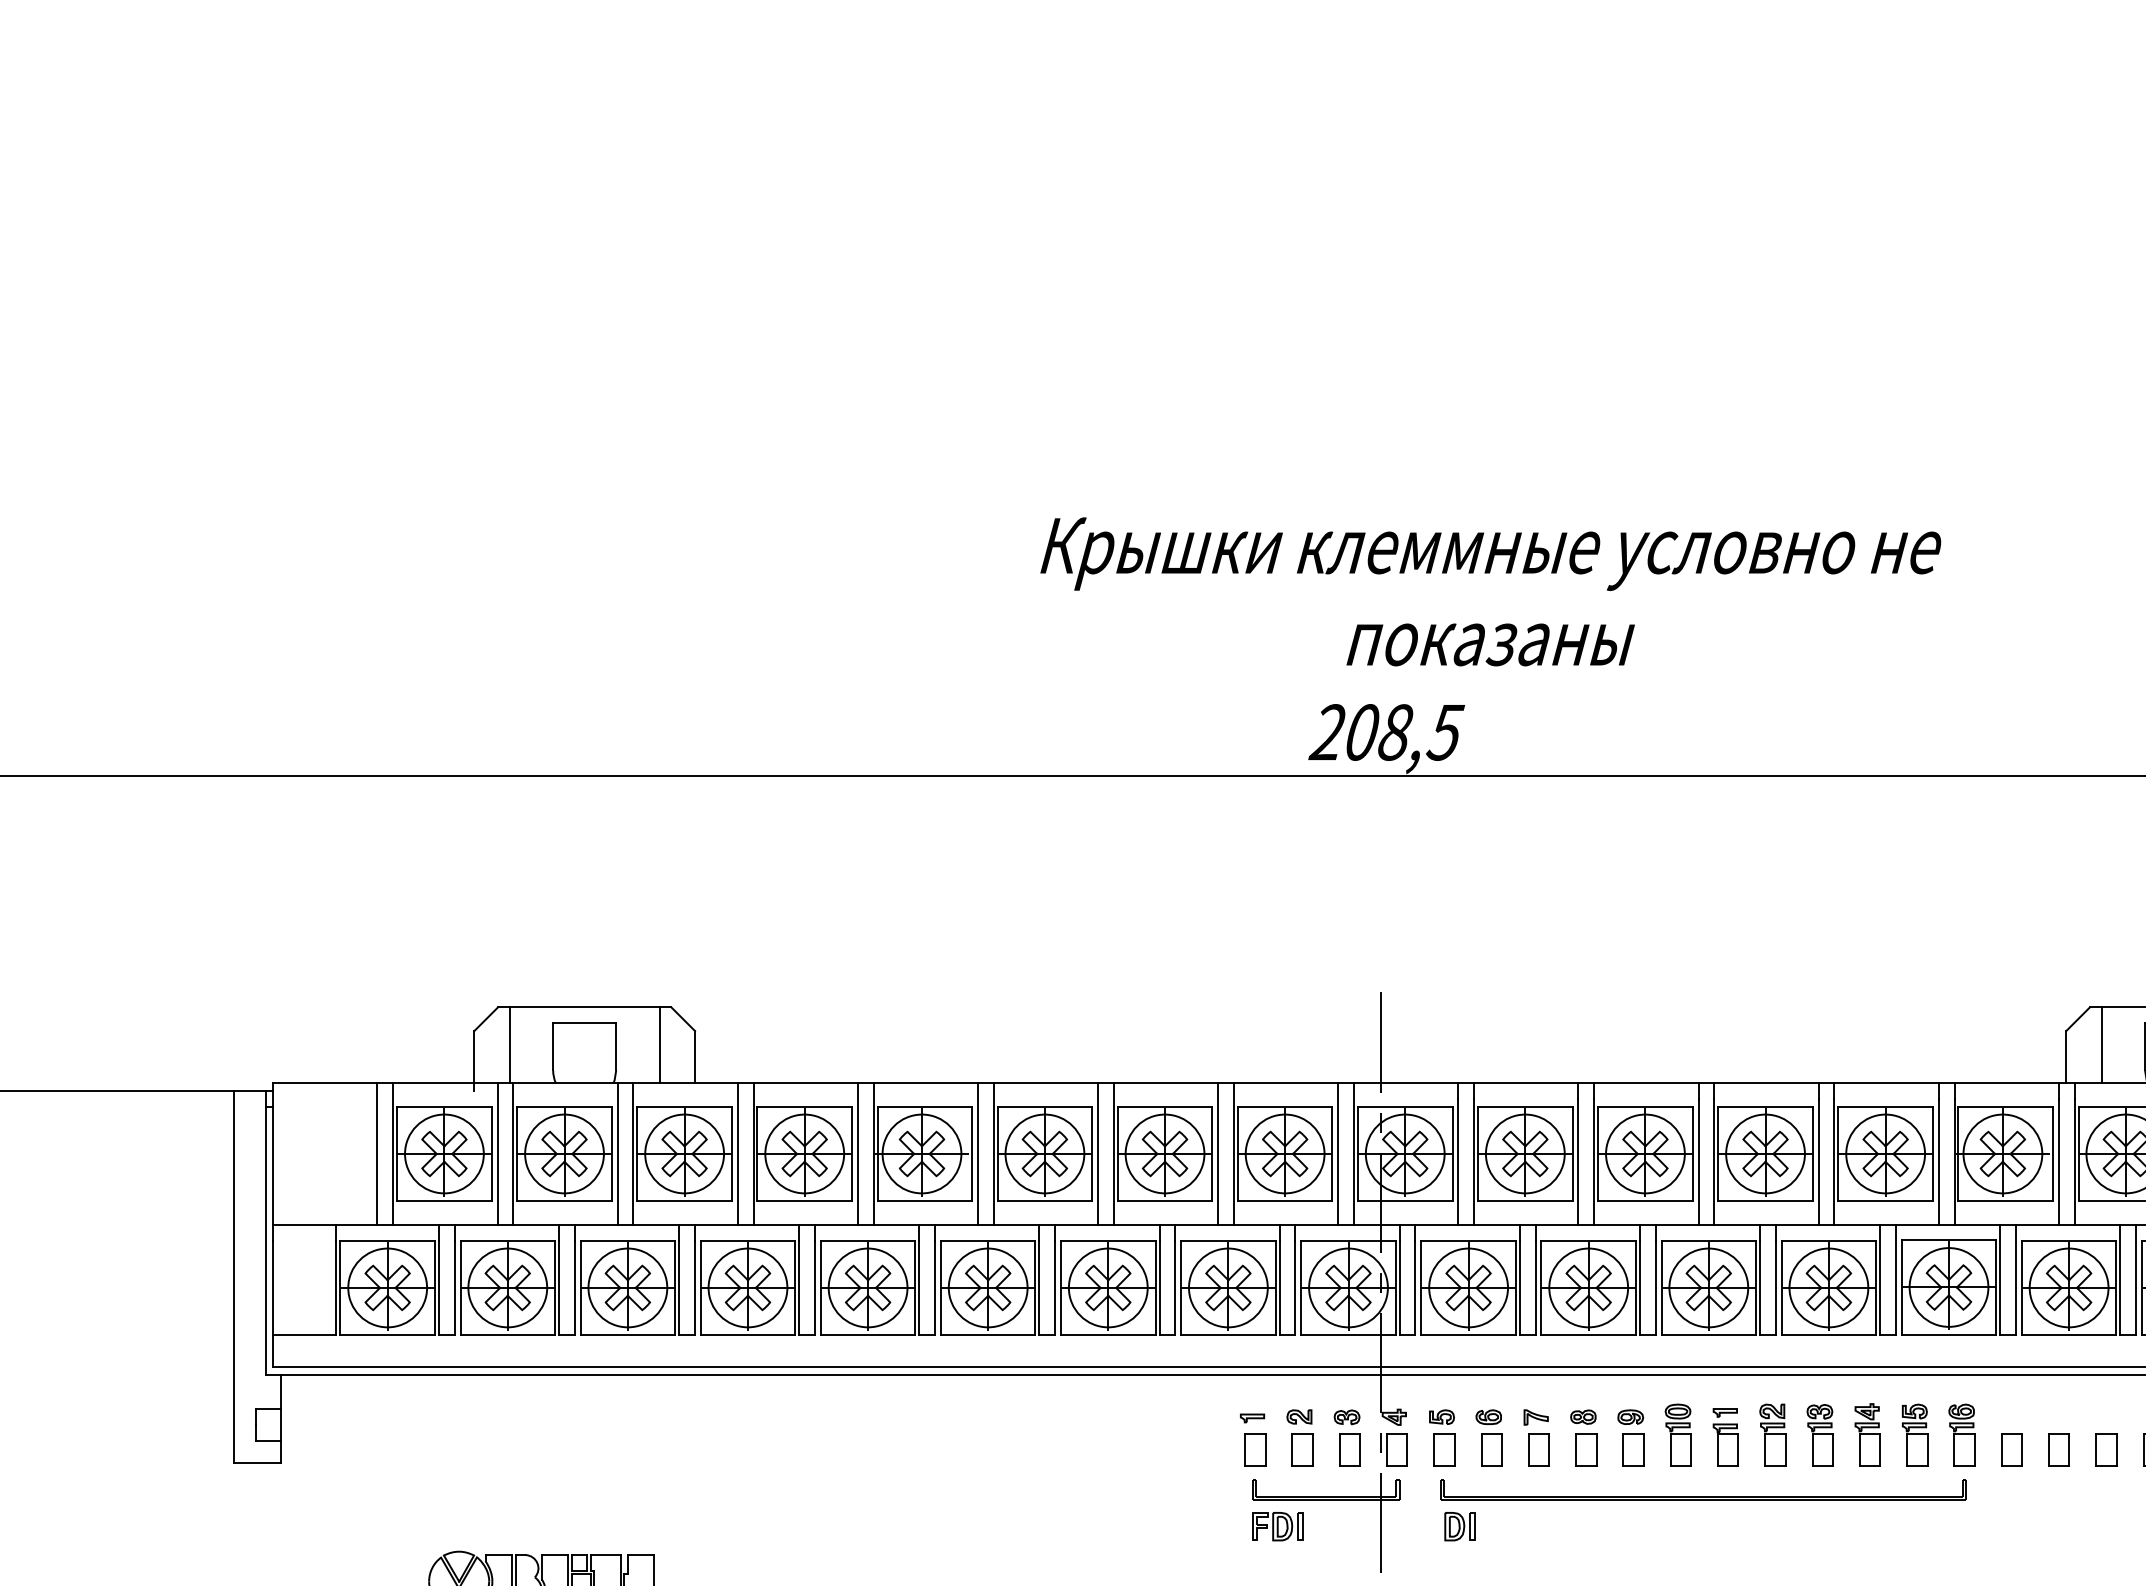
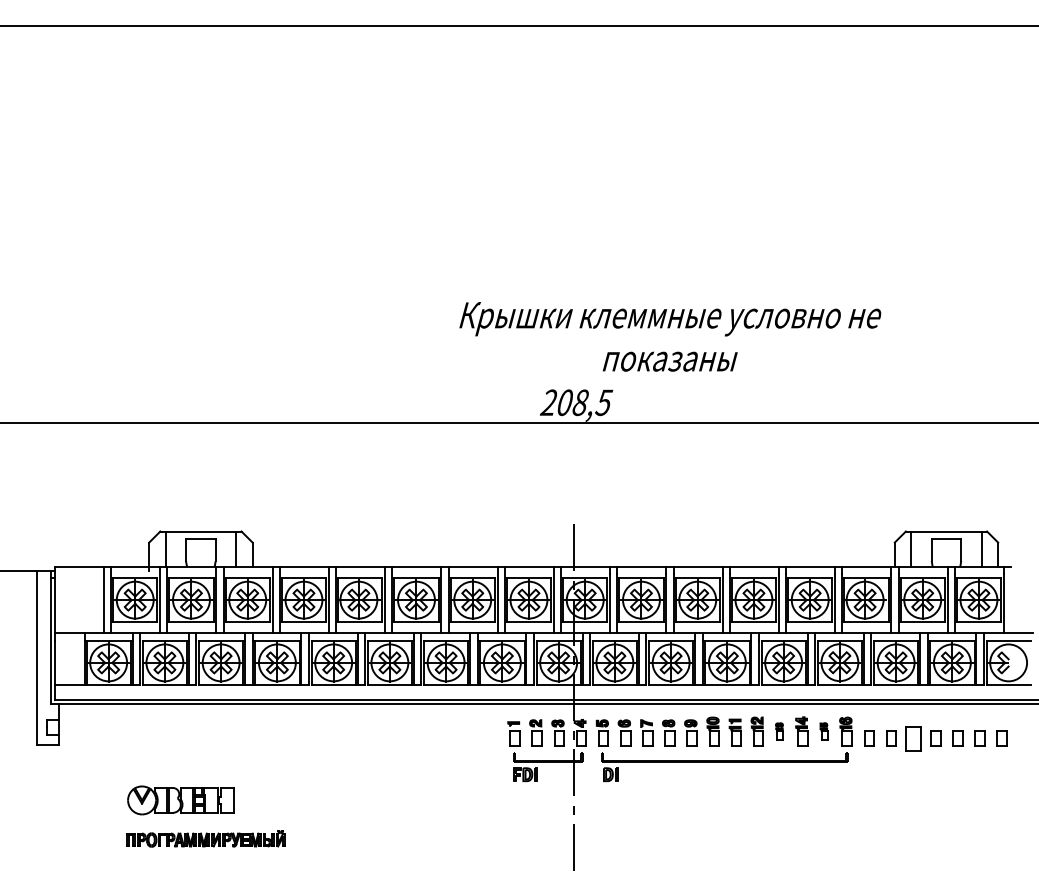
text: (1491, 591) -> (670, 336), moved
part: (1820, 1434) -> (779, 731), size x0.6
part: (1914, 1434) -> (823, 731), size x0.6
part: (2106, 1449) -> (913, 738), size x1.6

